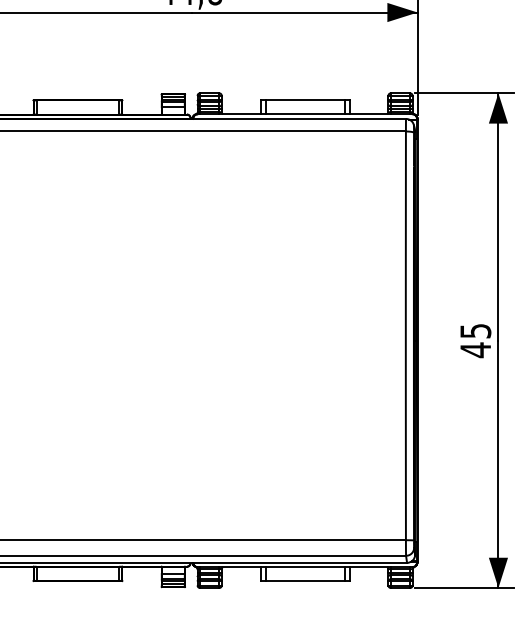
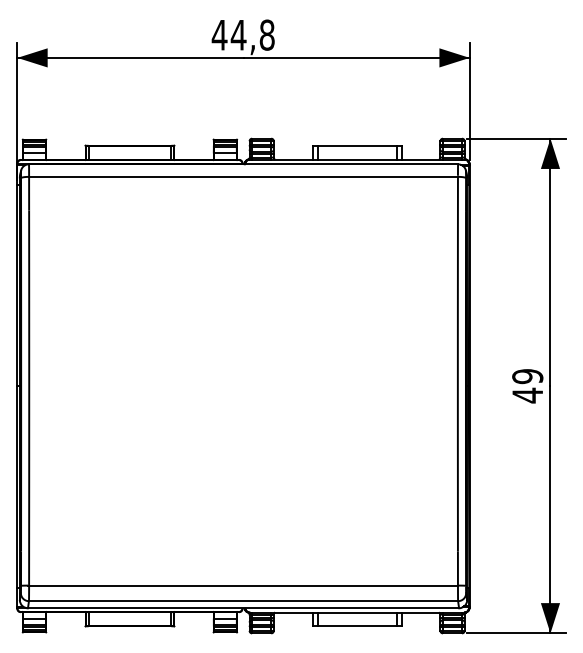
text: (475, 331) -> (527, 376), 45 -> 49

